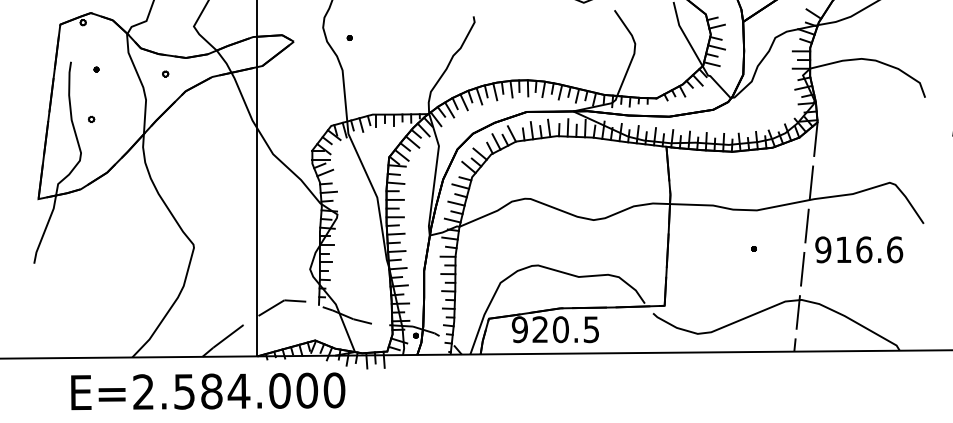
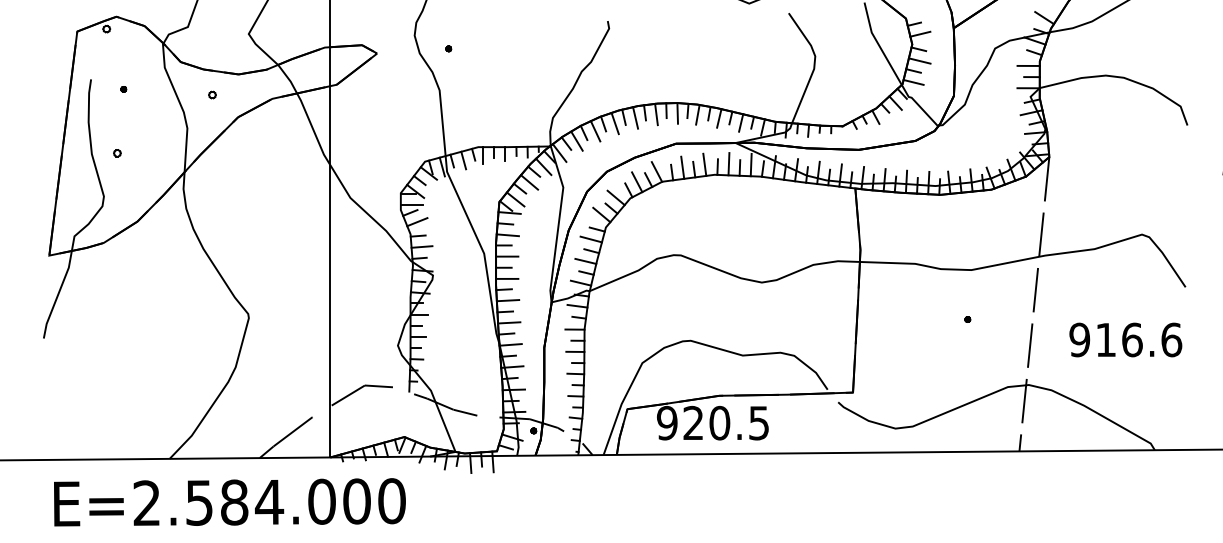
text: (859, 249) -> (1126, 339), moved
text: (208, 391) -> (230, 502), moved

